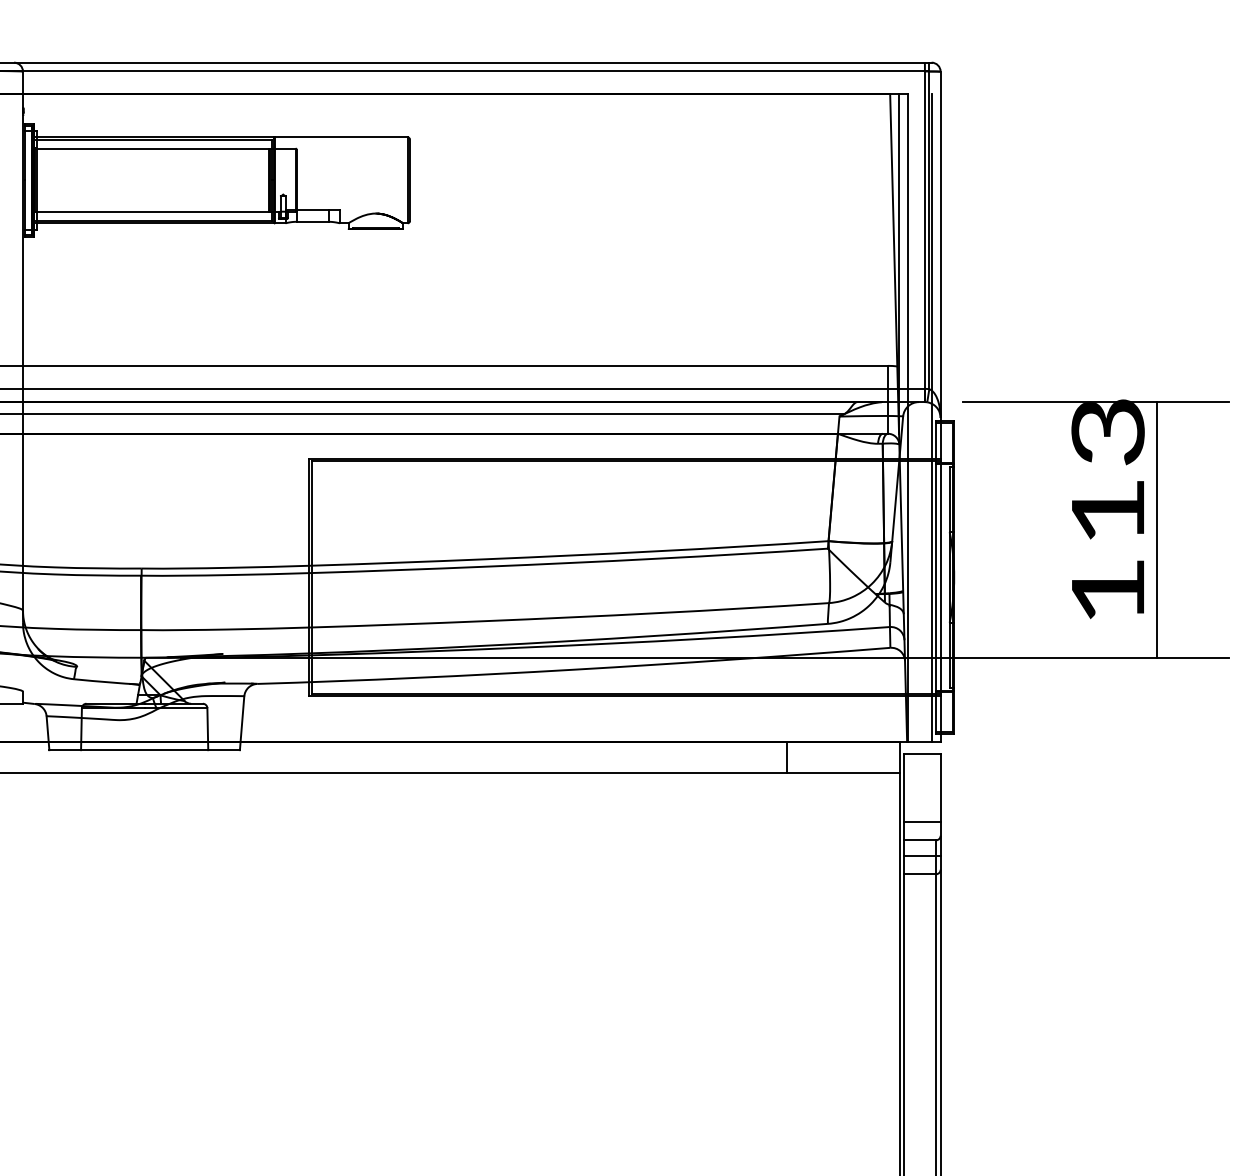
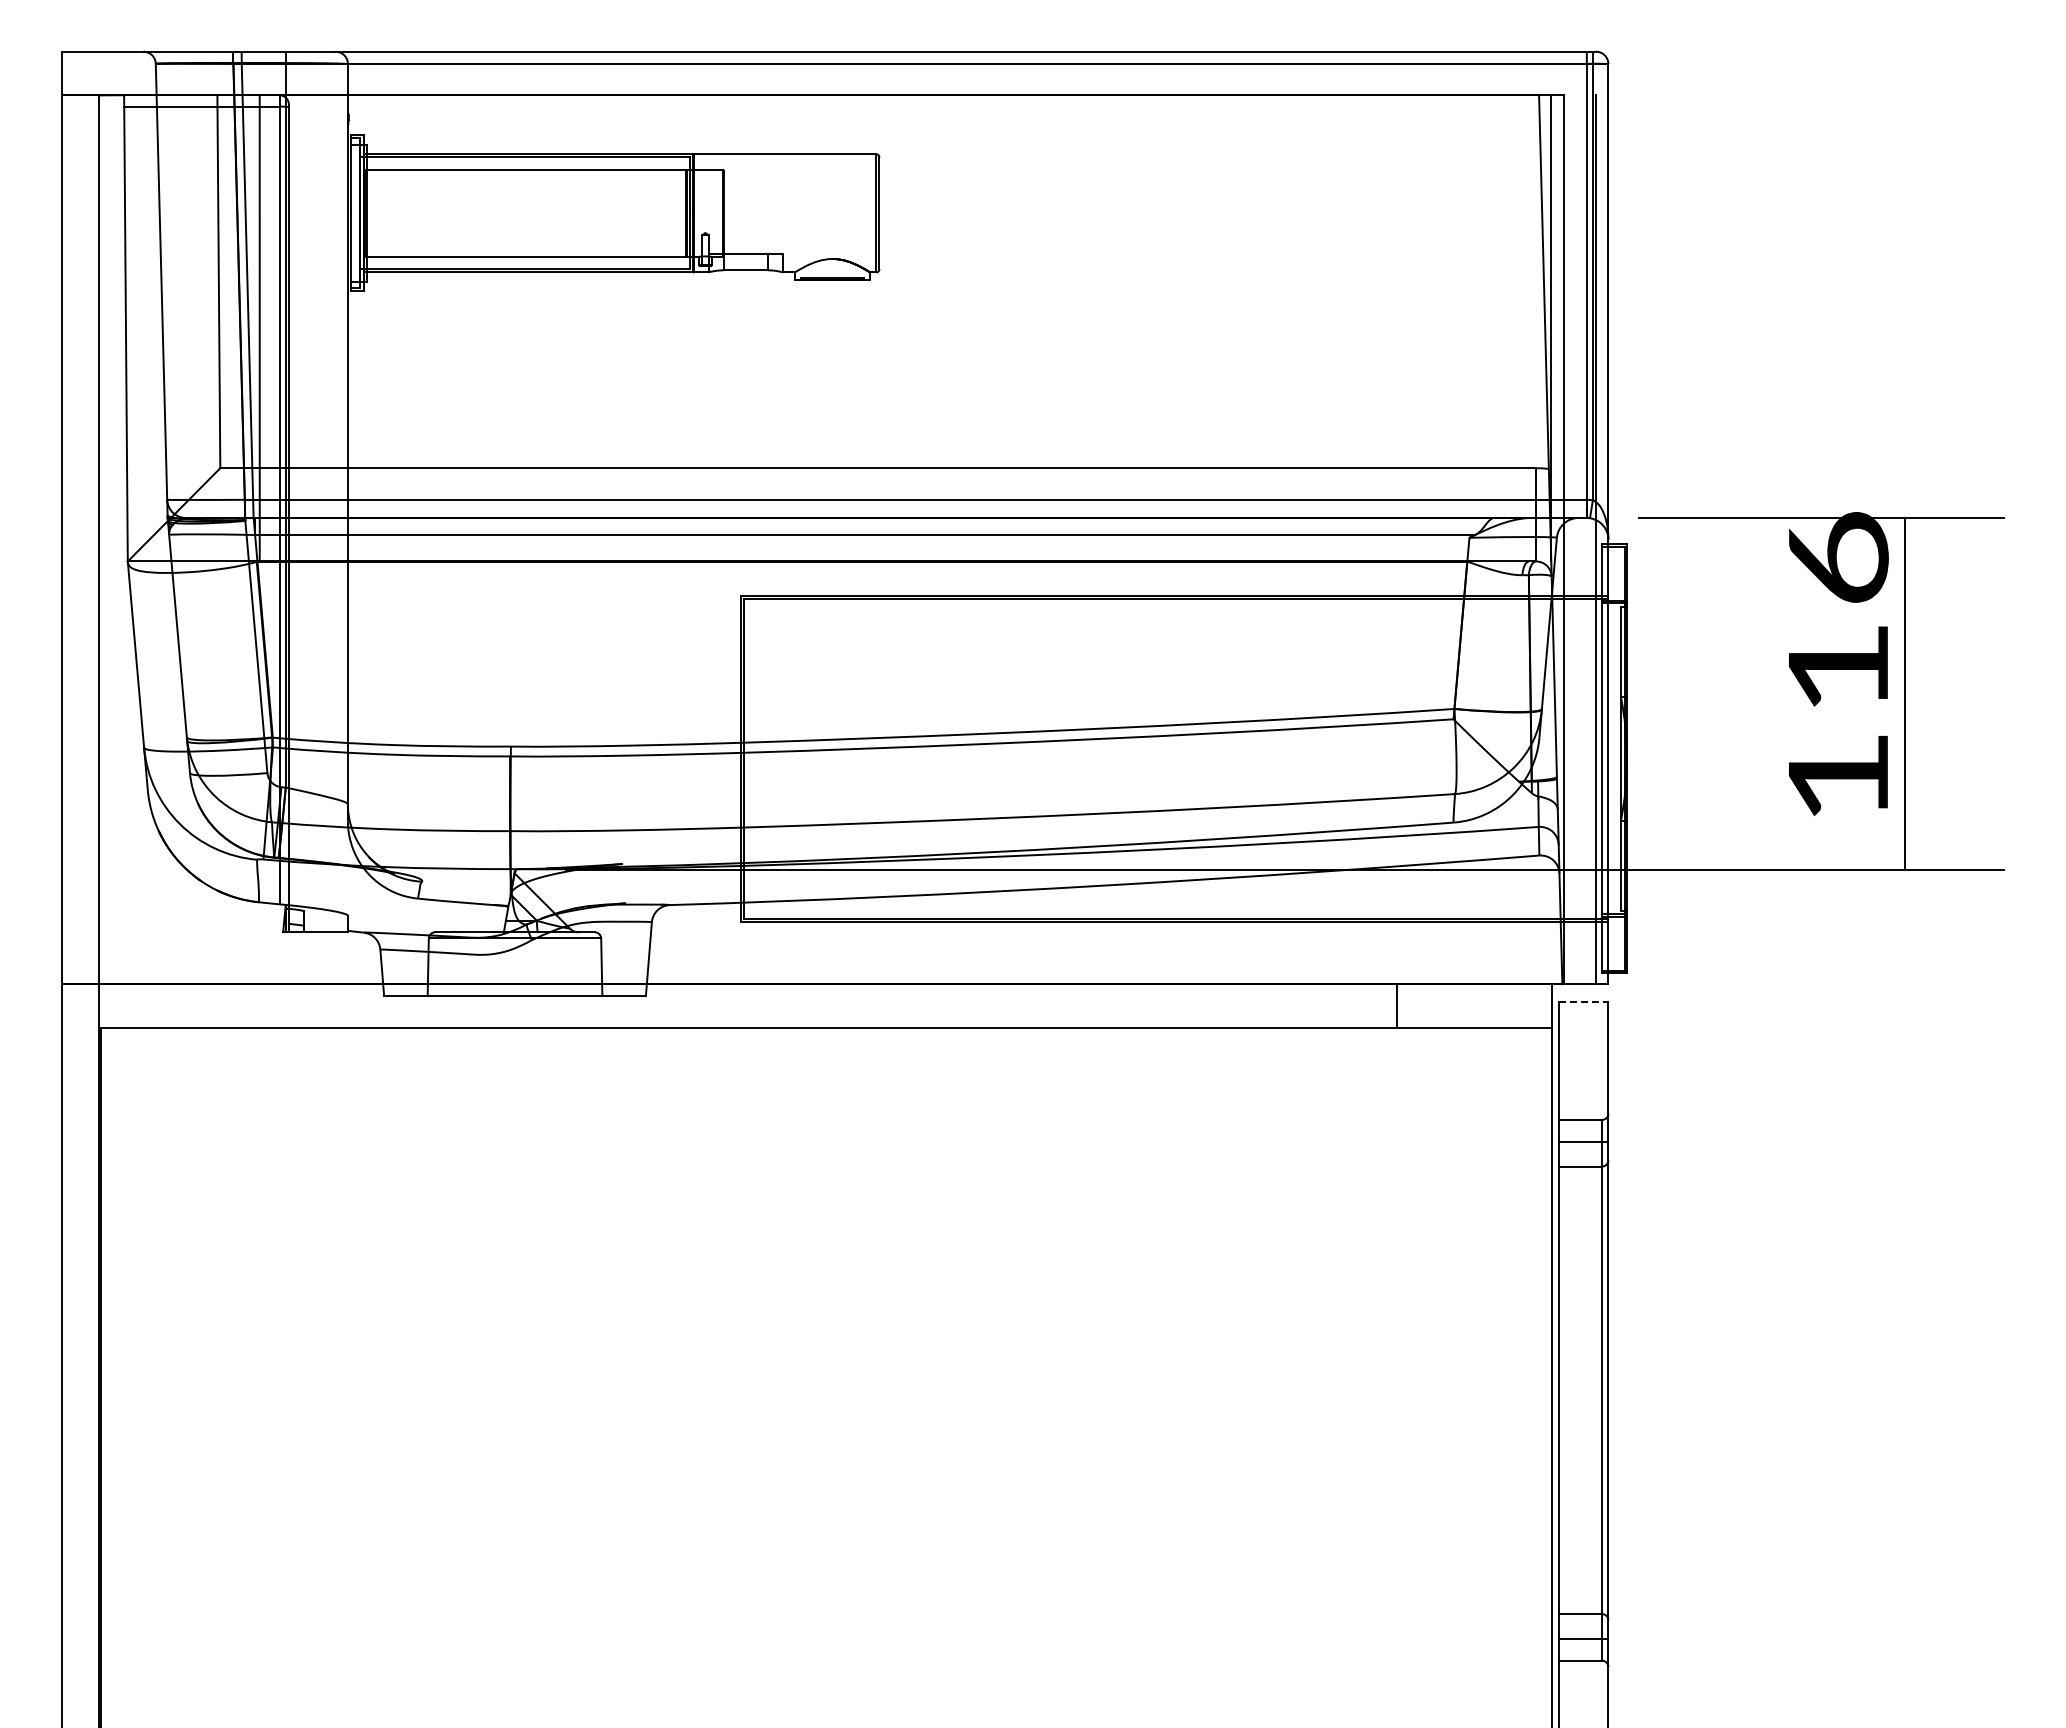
text: (1108, 431) -> (1838, 558), 113 -> 116
line: (922, 754) -> (1583, 1001), solid -> dashed
line: (922, 822) -> (1583, 1095), removed

